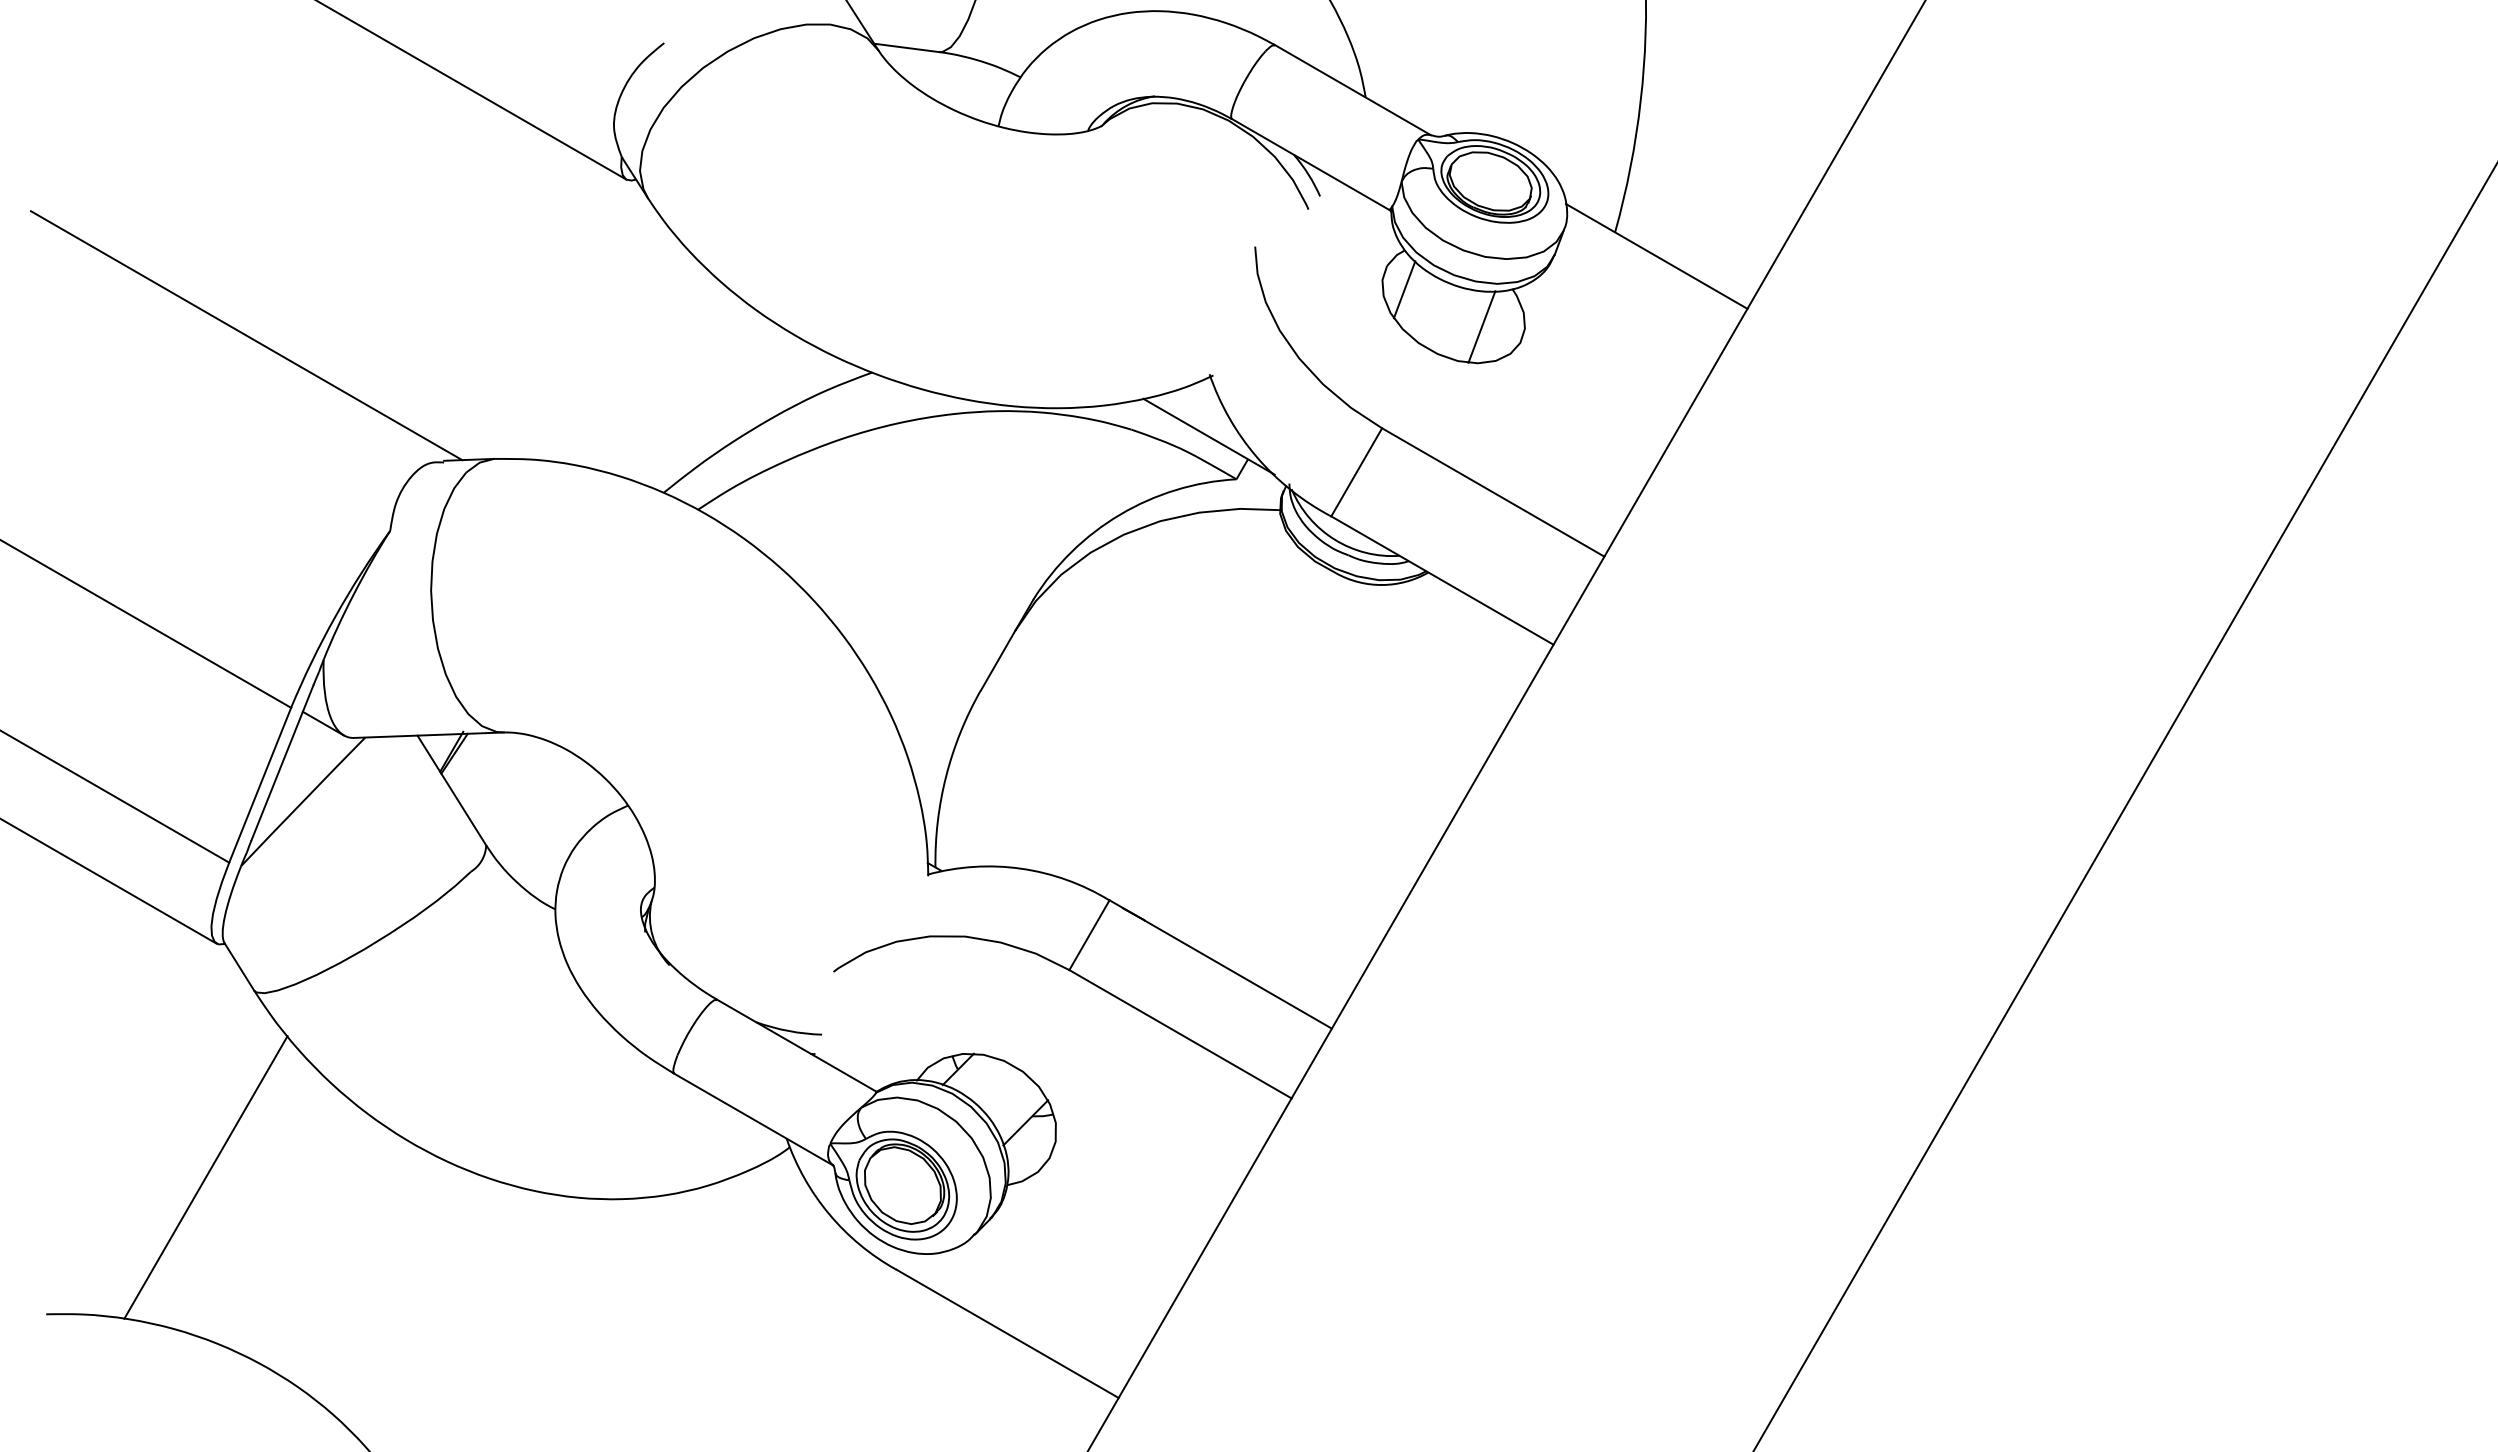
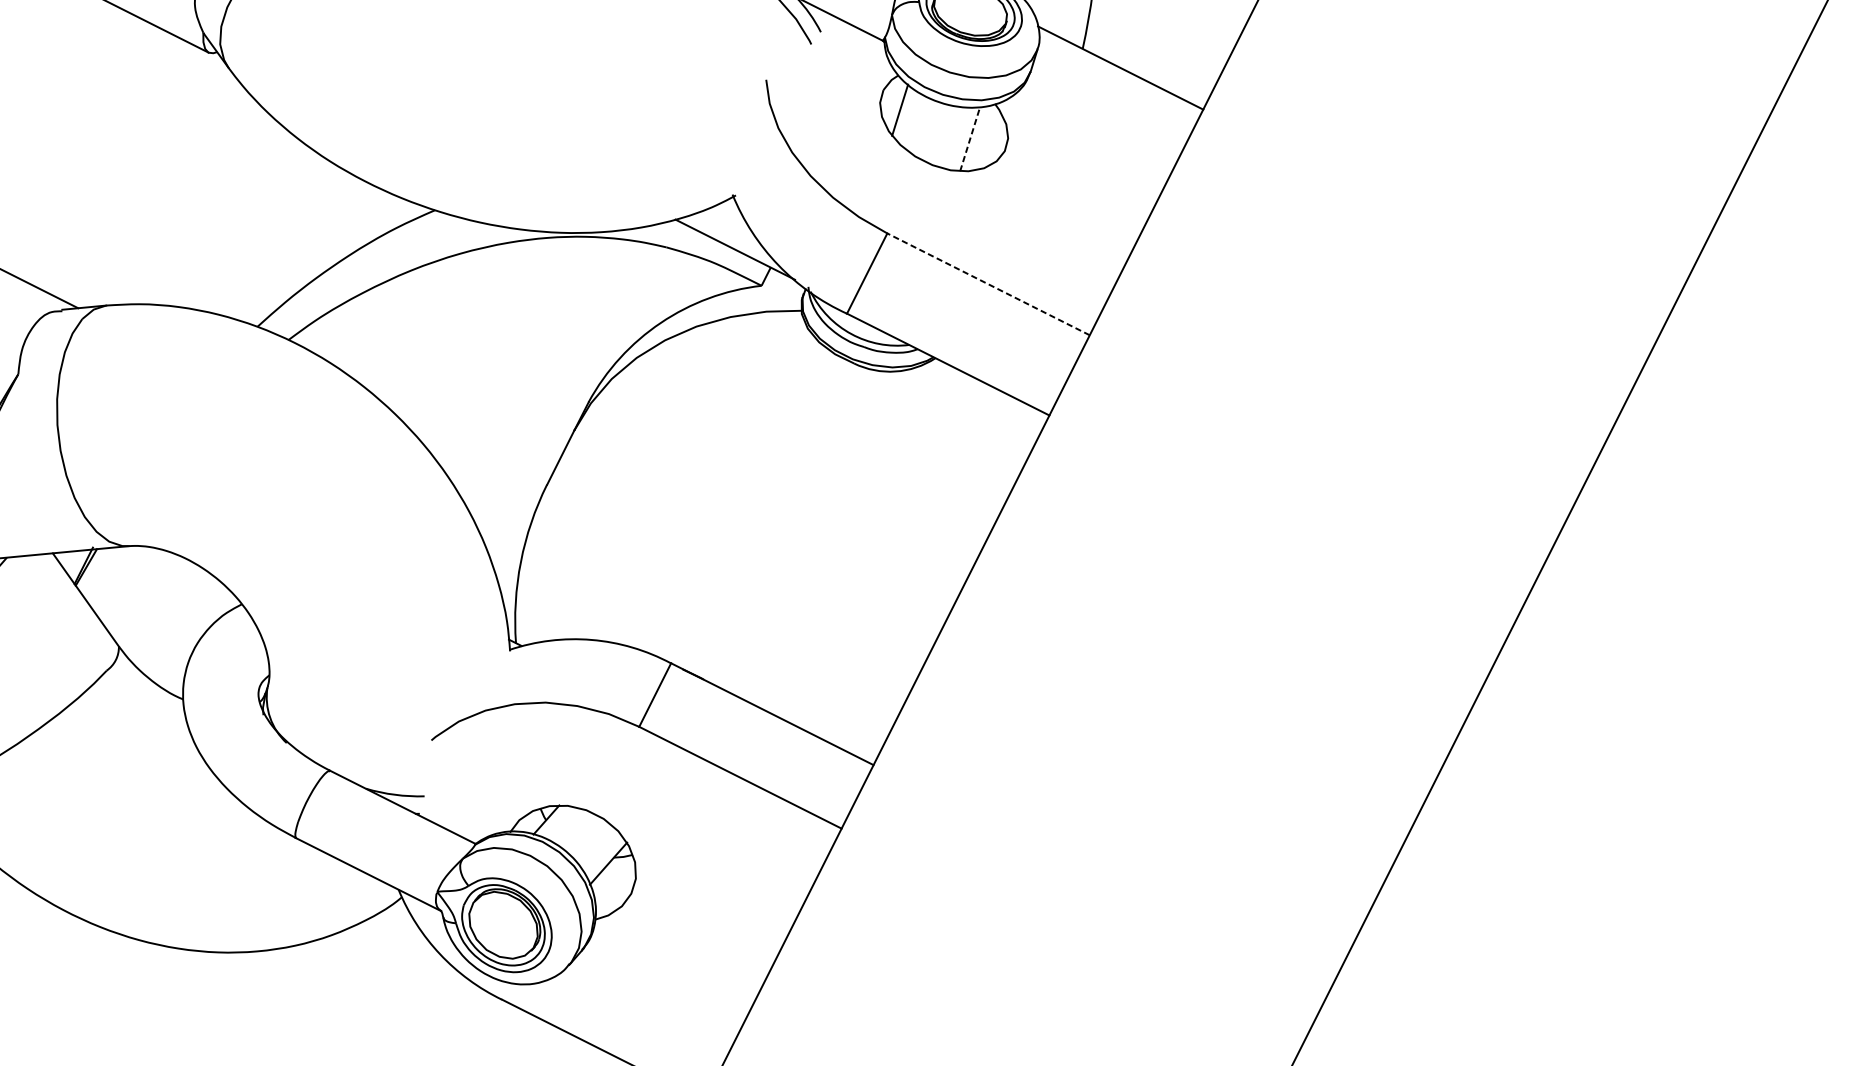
line: (1482, 326) -> (970, 138), solid -> dashed
line: (1492, 492) -> (987, 284), solid -> dashed

